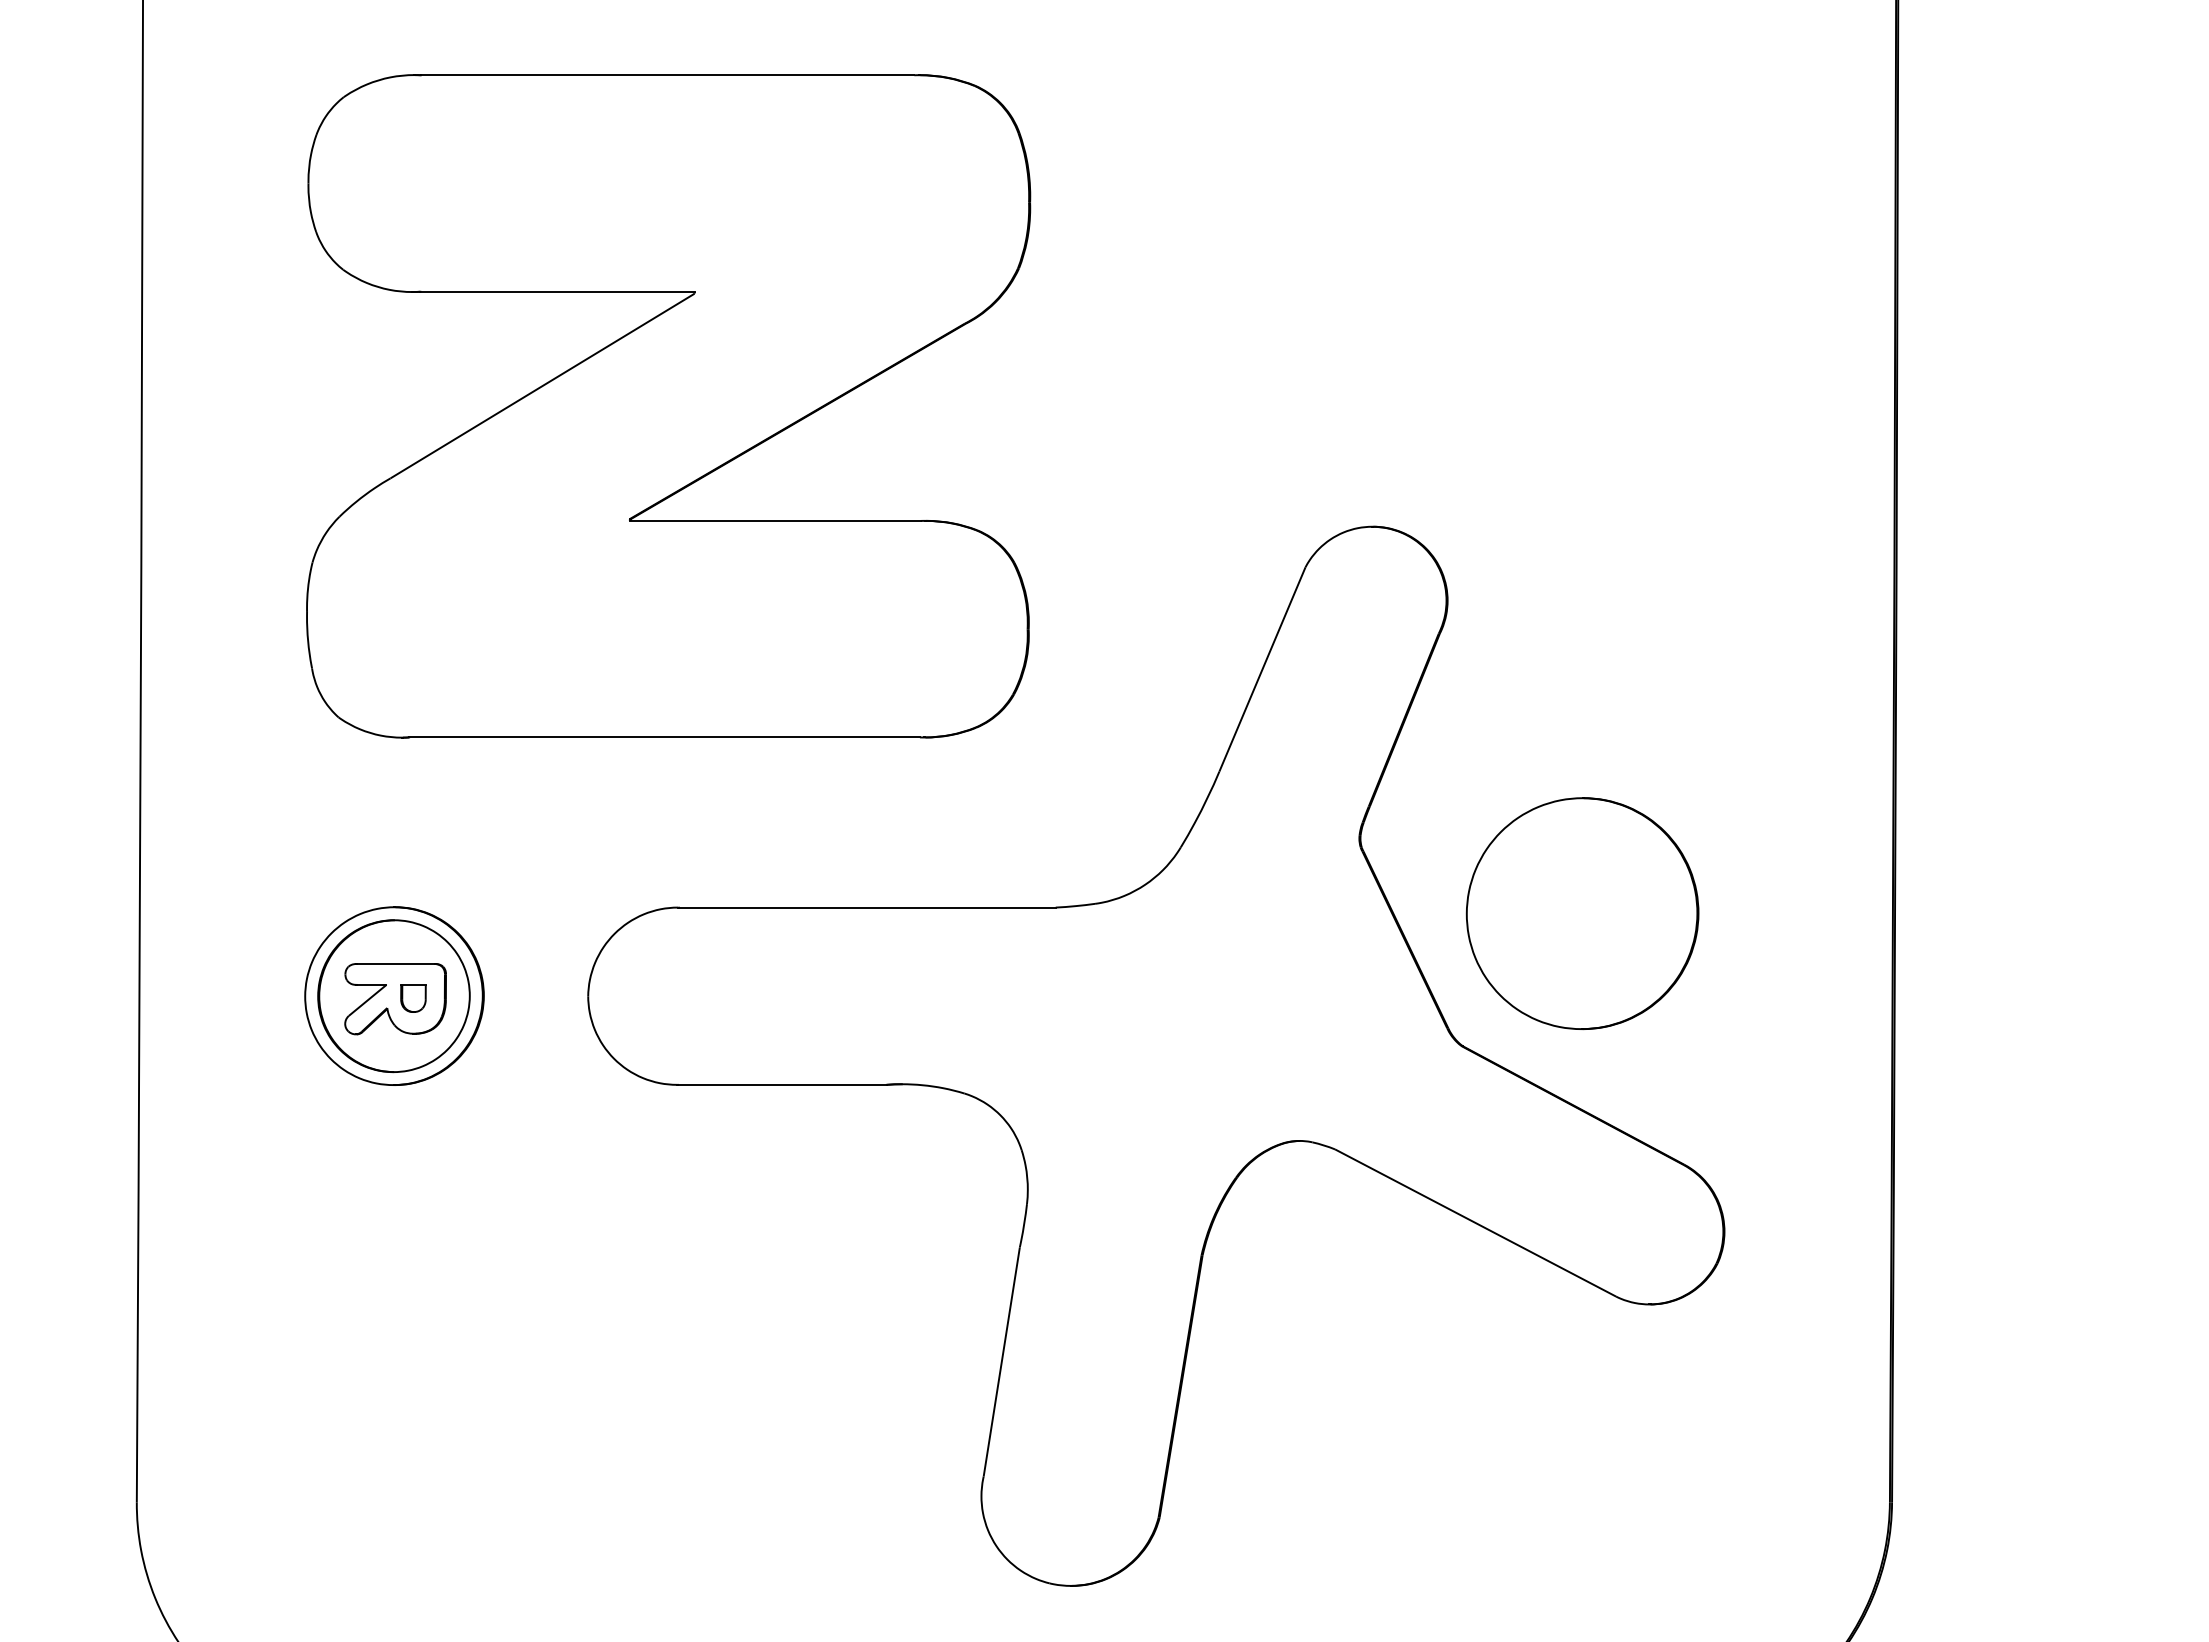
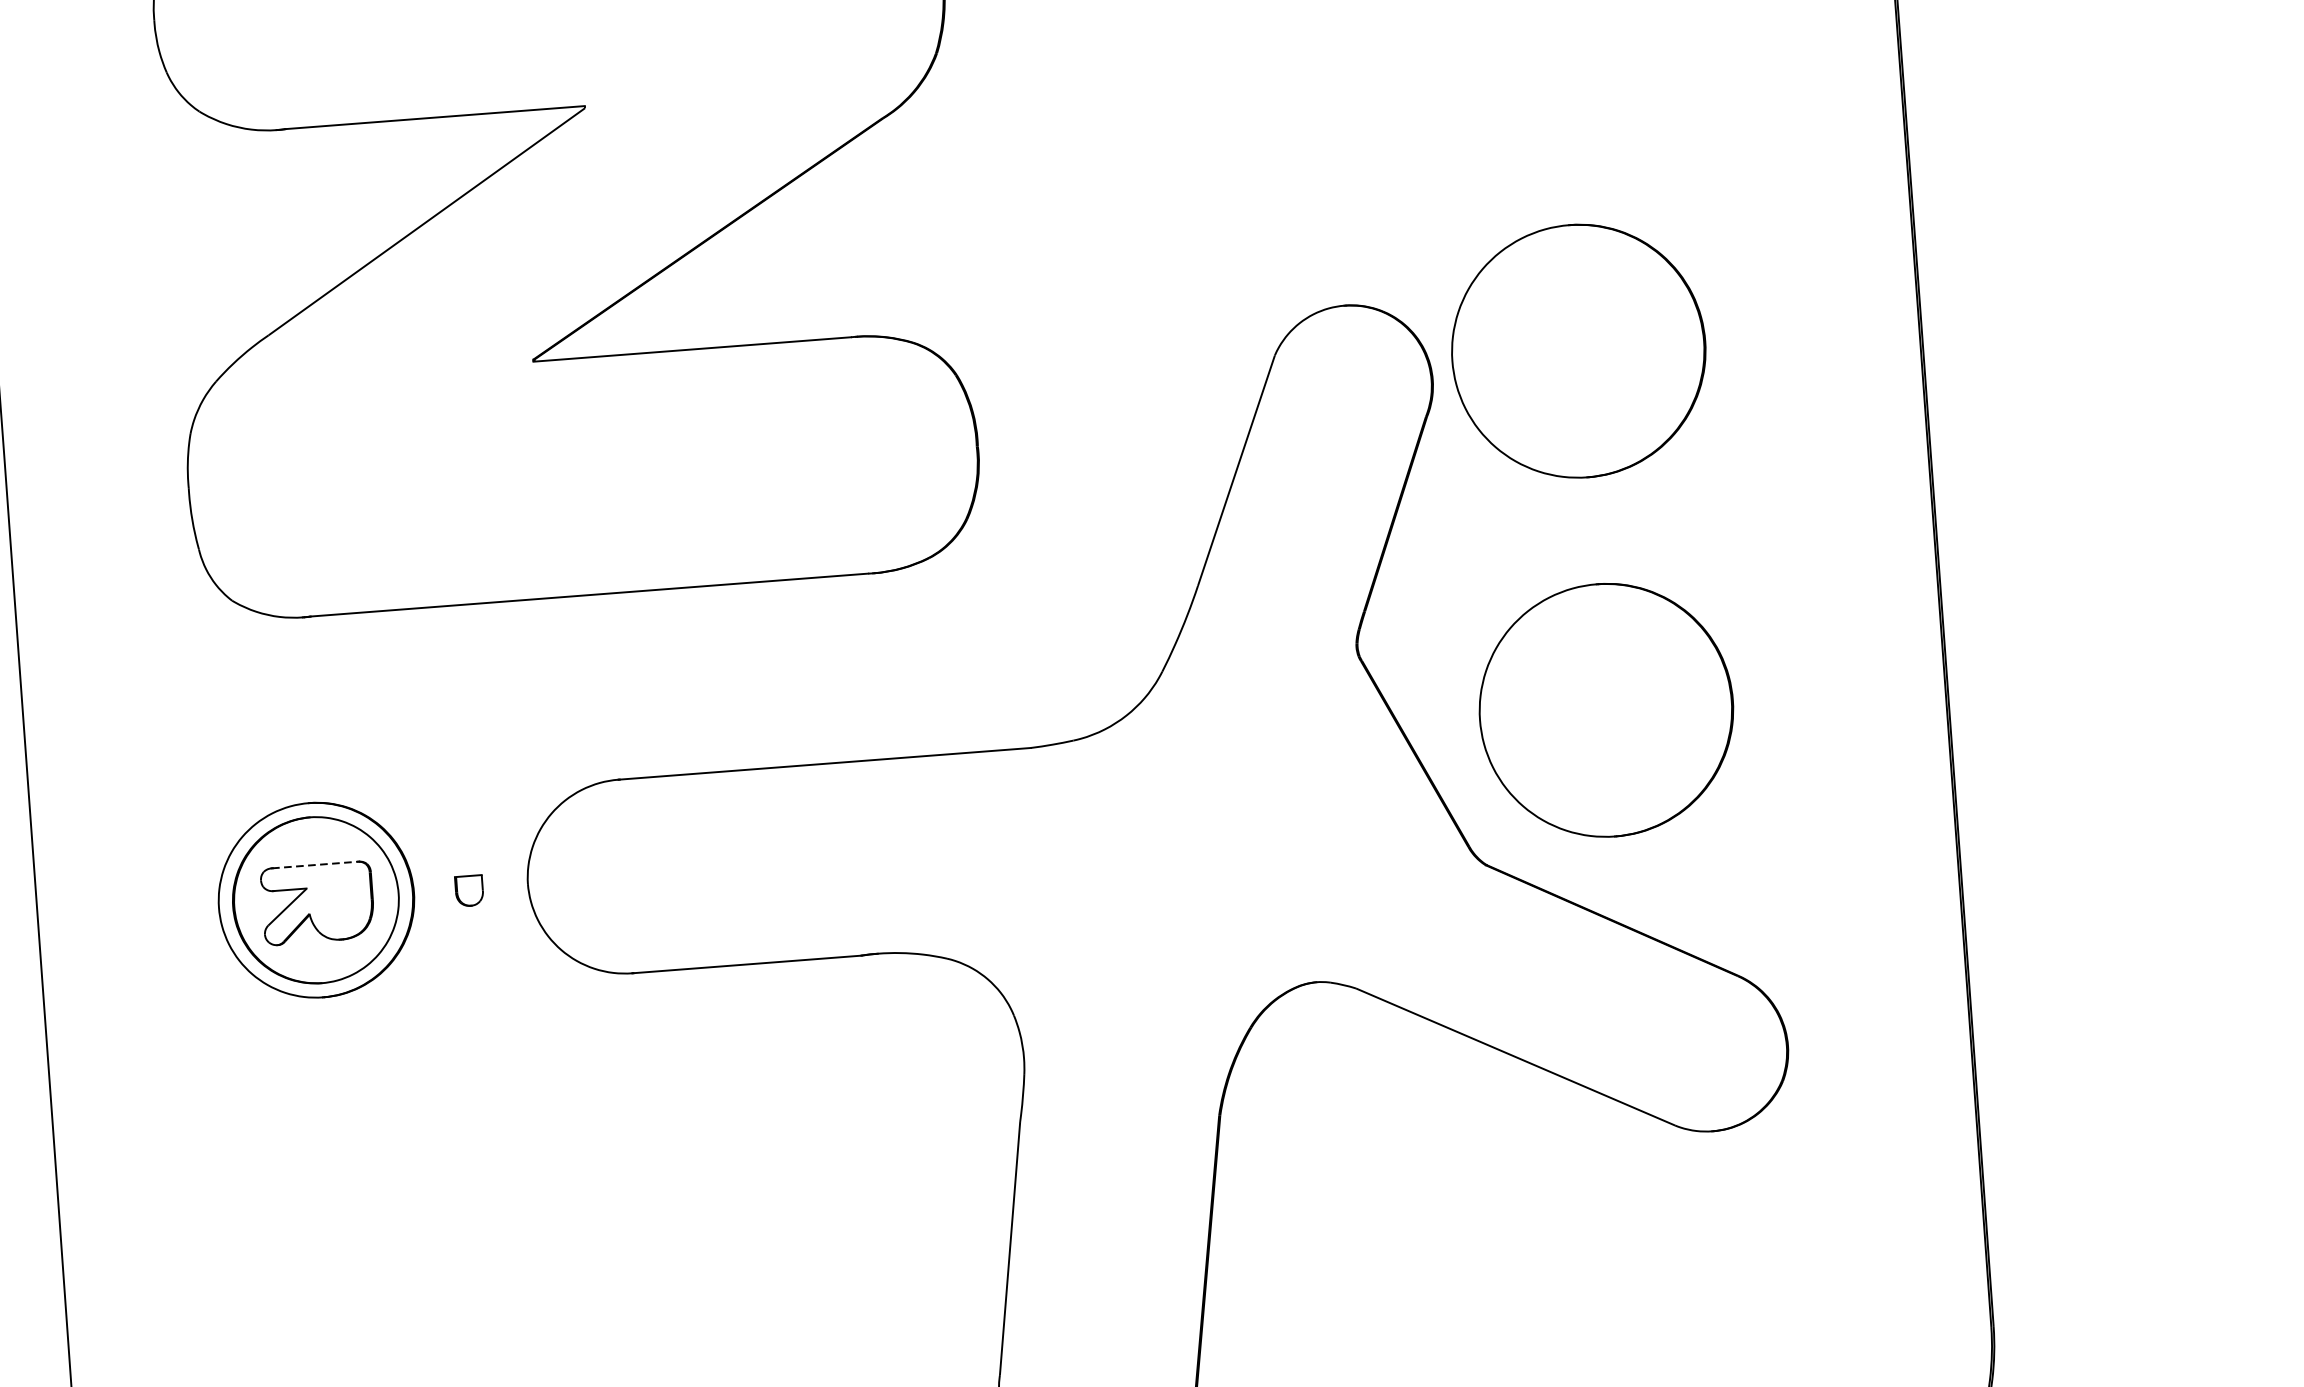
part: (1582, 584) -> (1578, 351), added
line: (395, 964) -> (314, 865), solid -> dashed
part: (413, 998) -> (469, 891), moved

